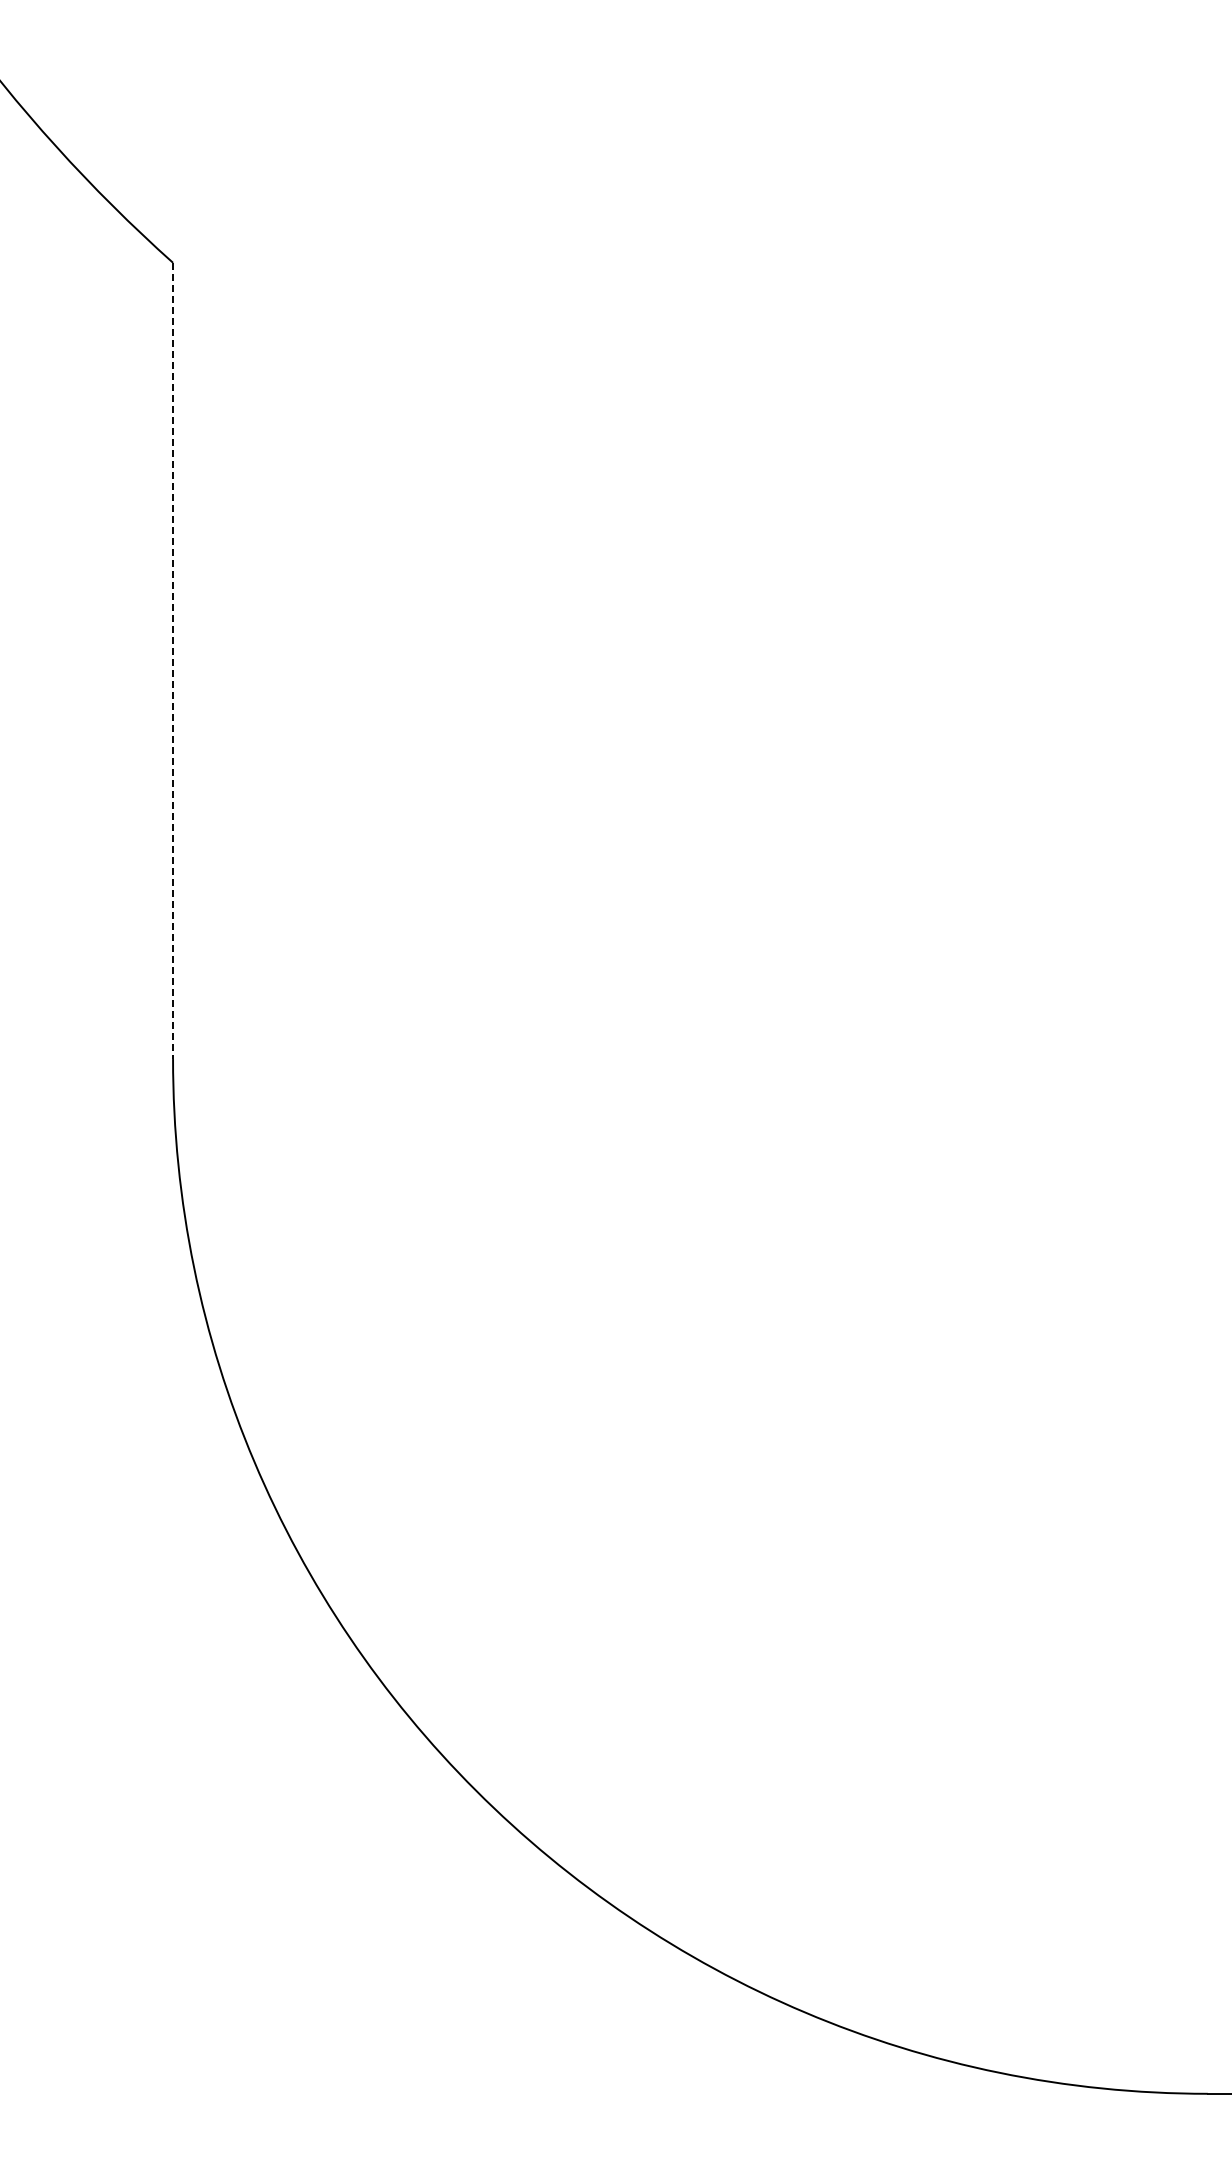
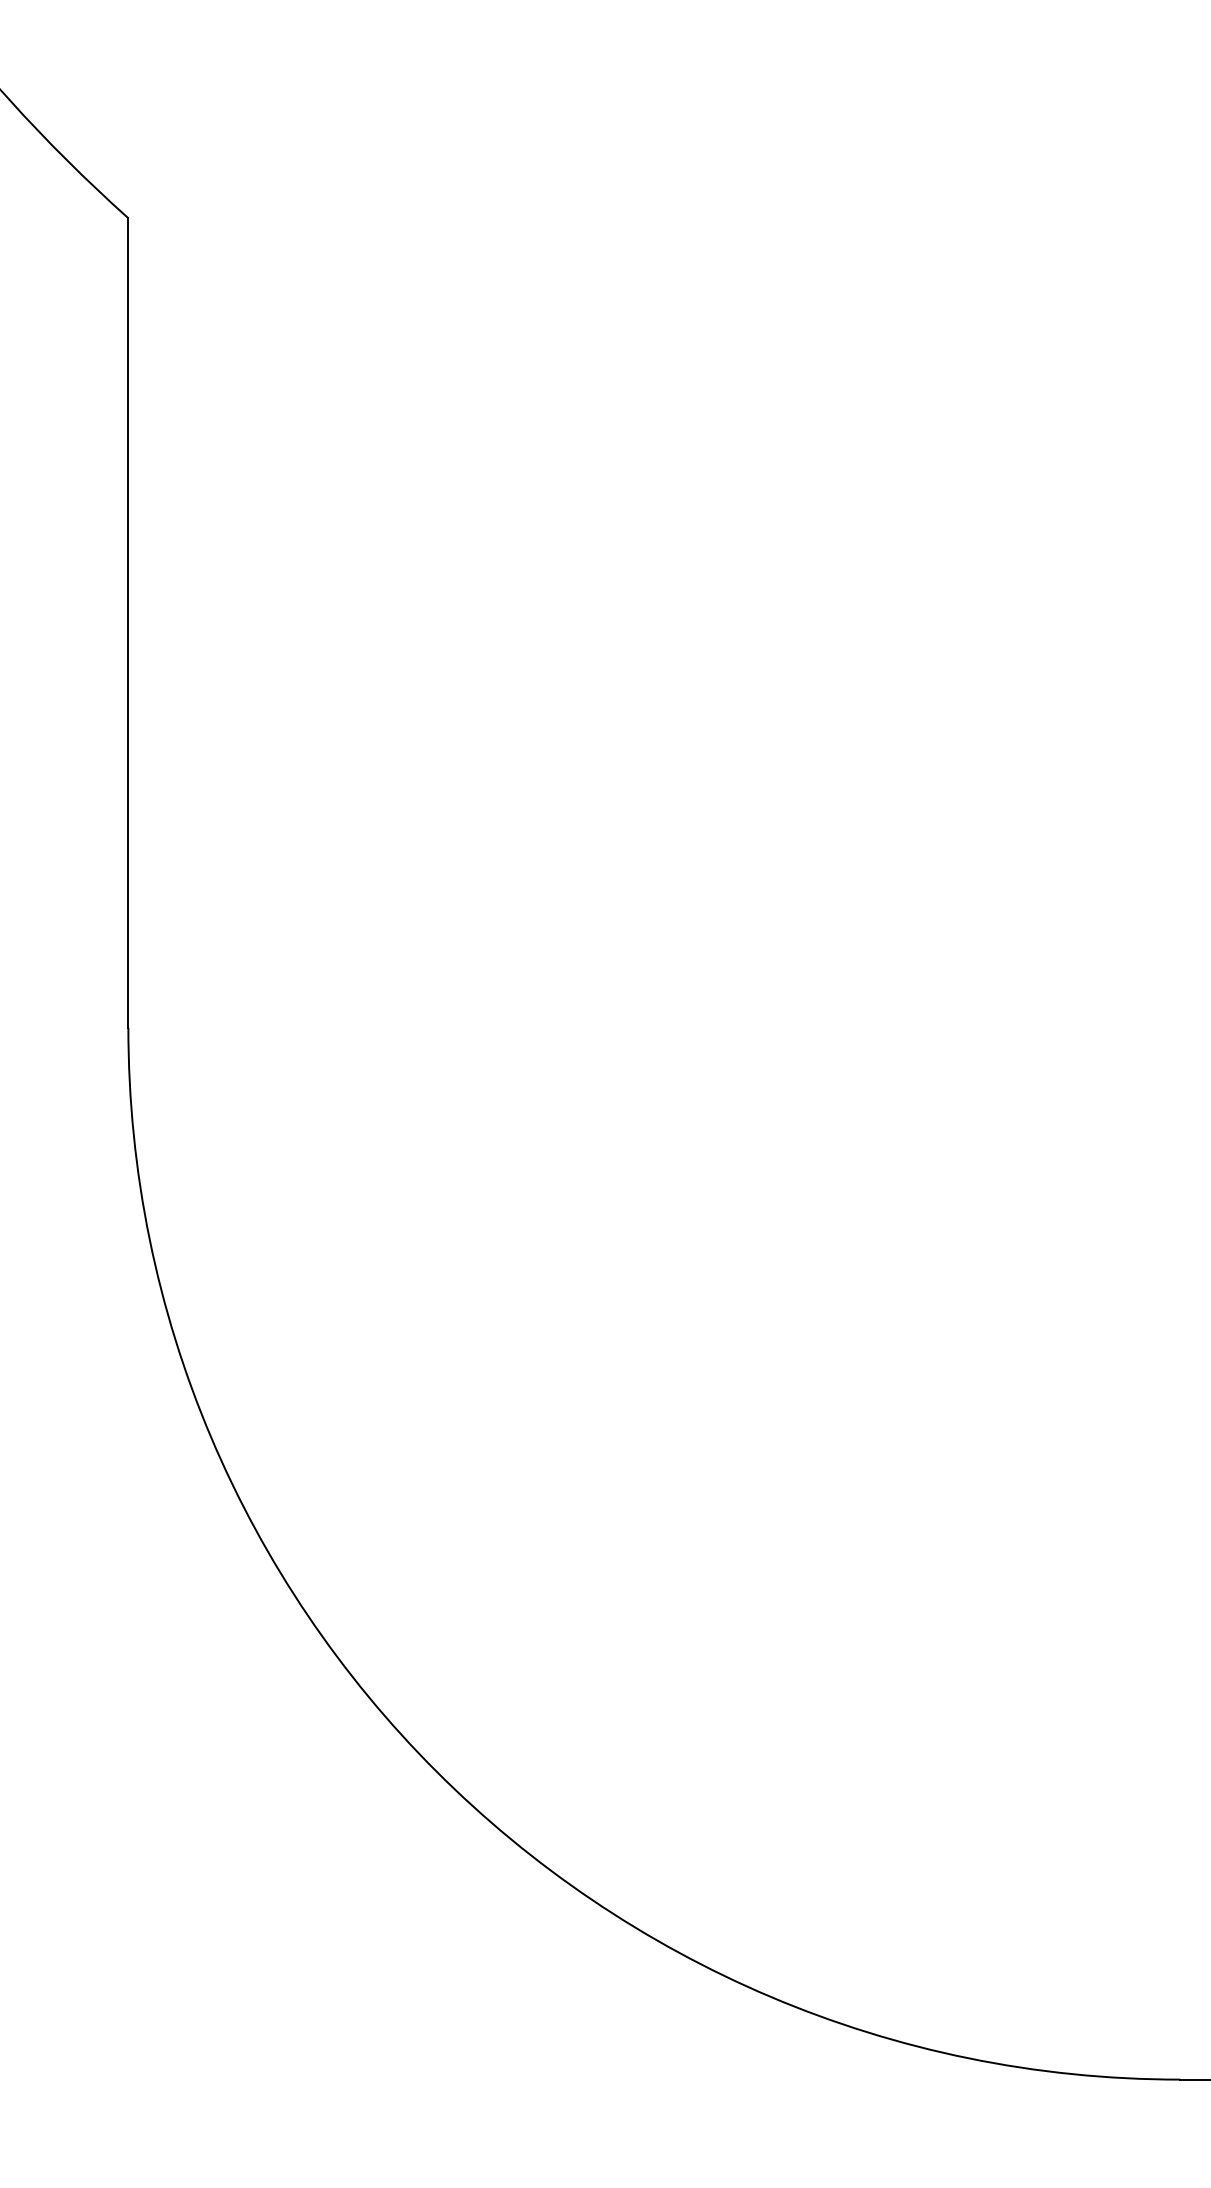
line: (173, 661) -> (128, 623), dashed -> solid

